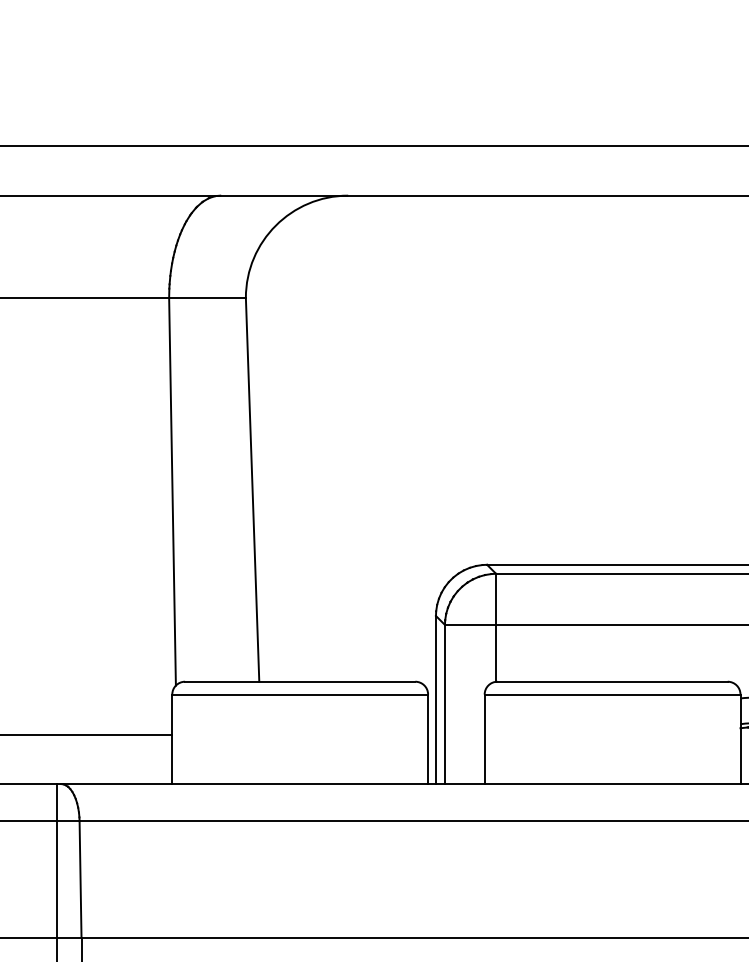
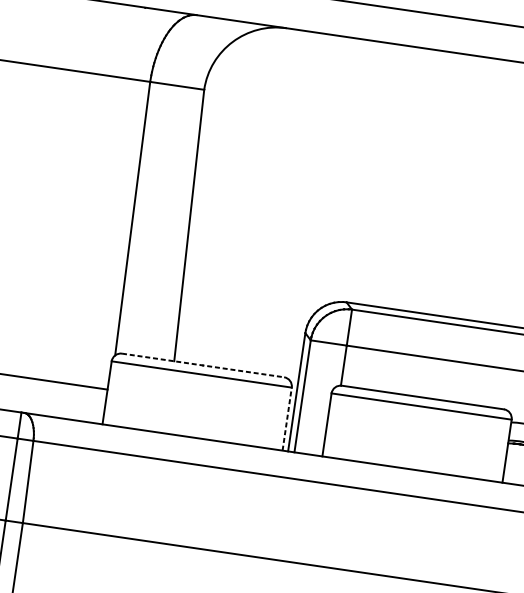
line: (300, 681) -> (203, 365), solid -> dashed
line: (428, 739) -> (287, 419), solid -> dashed

